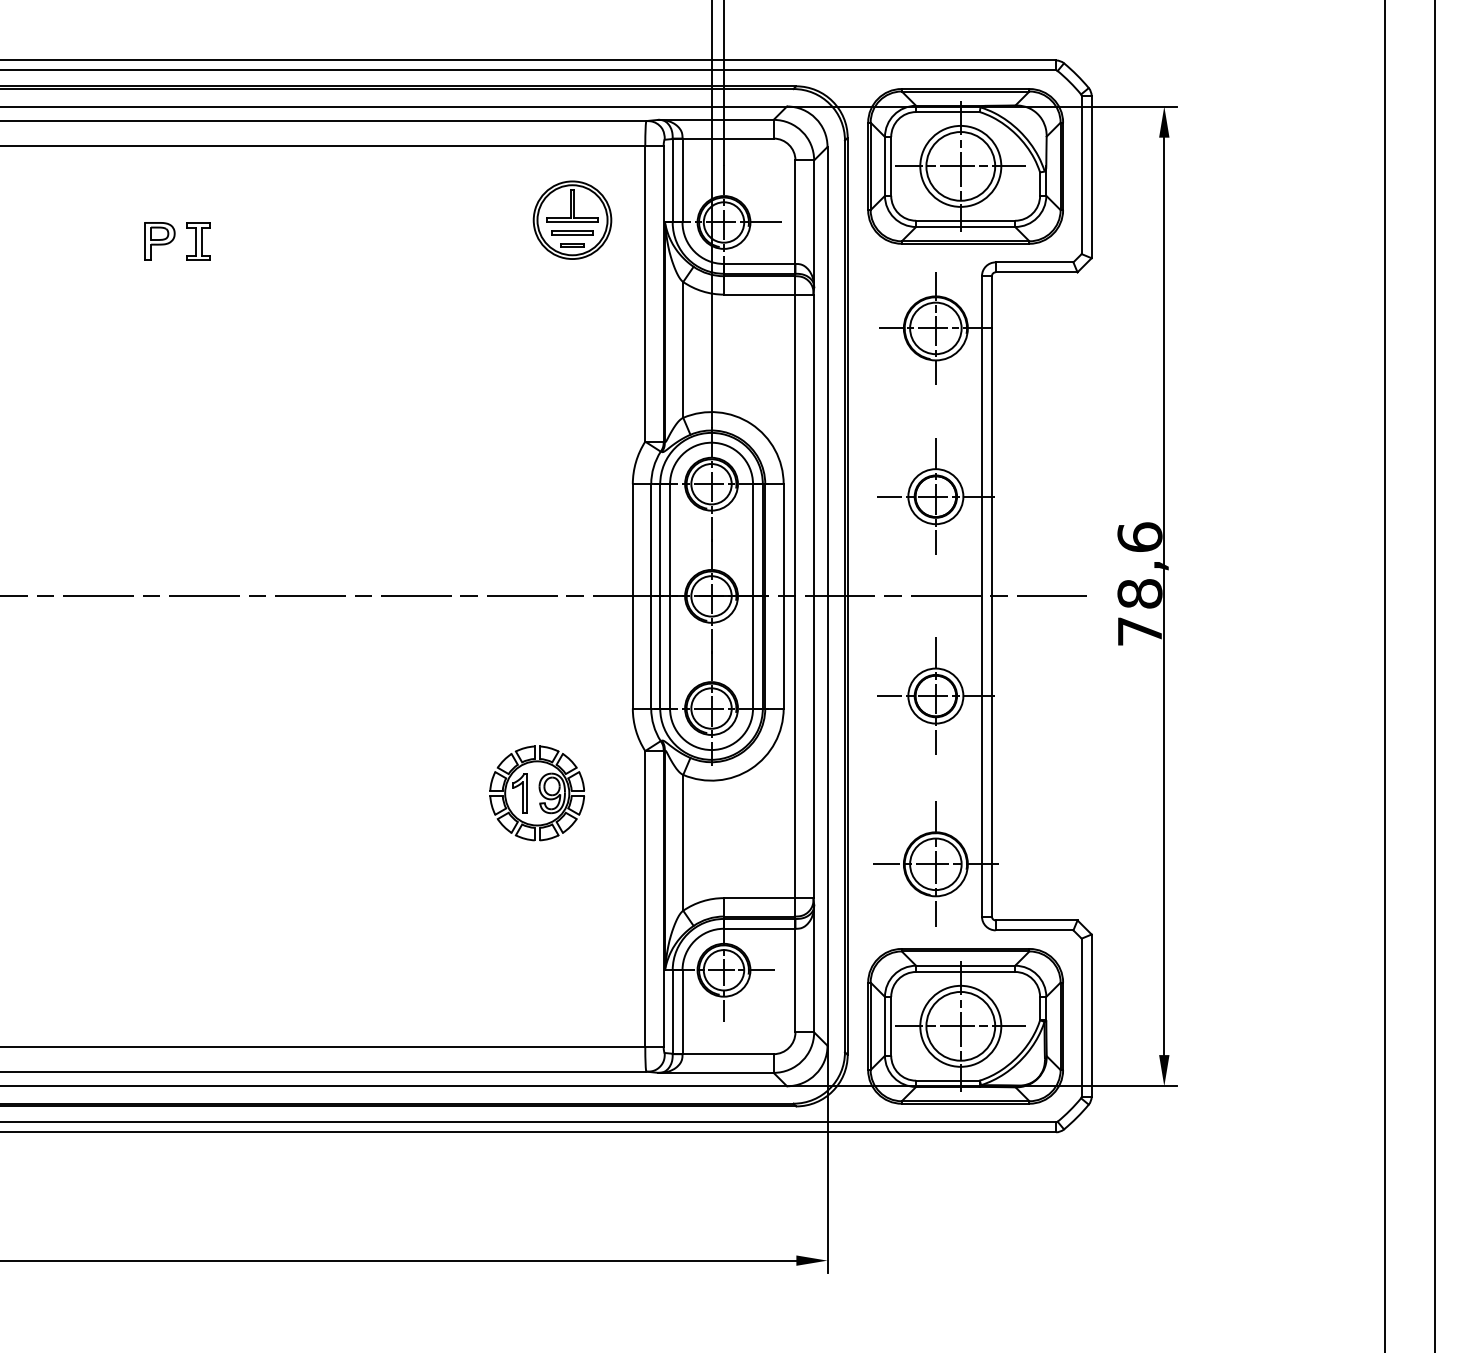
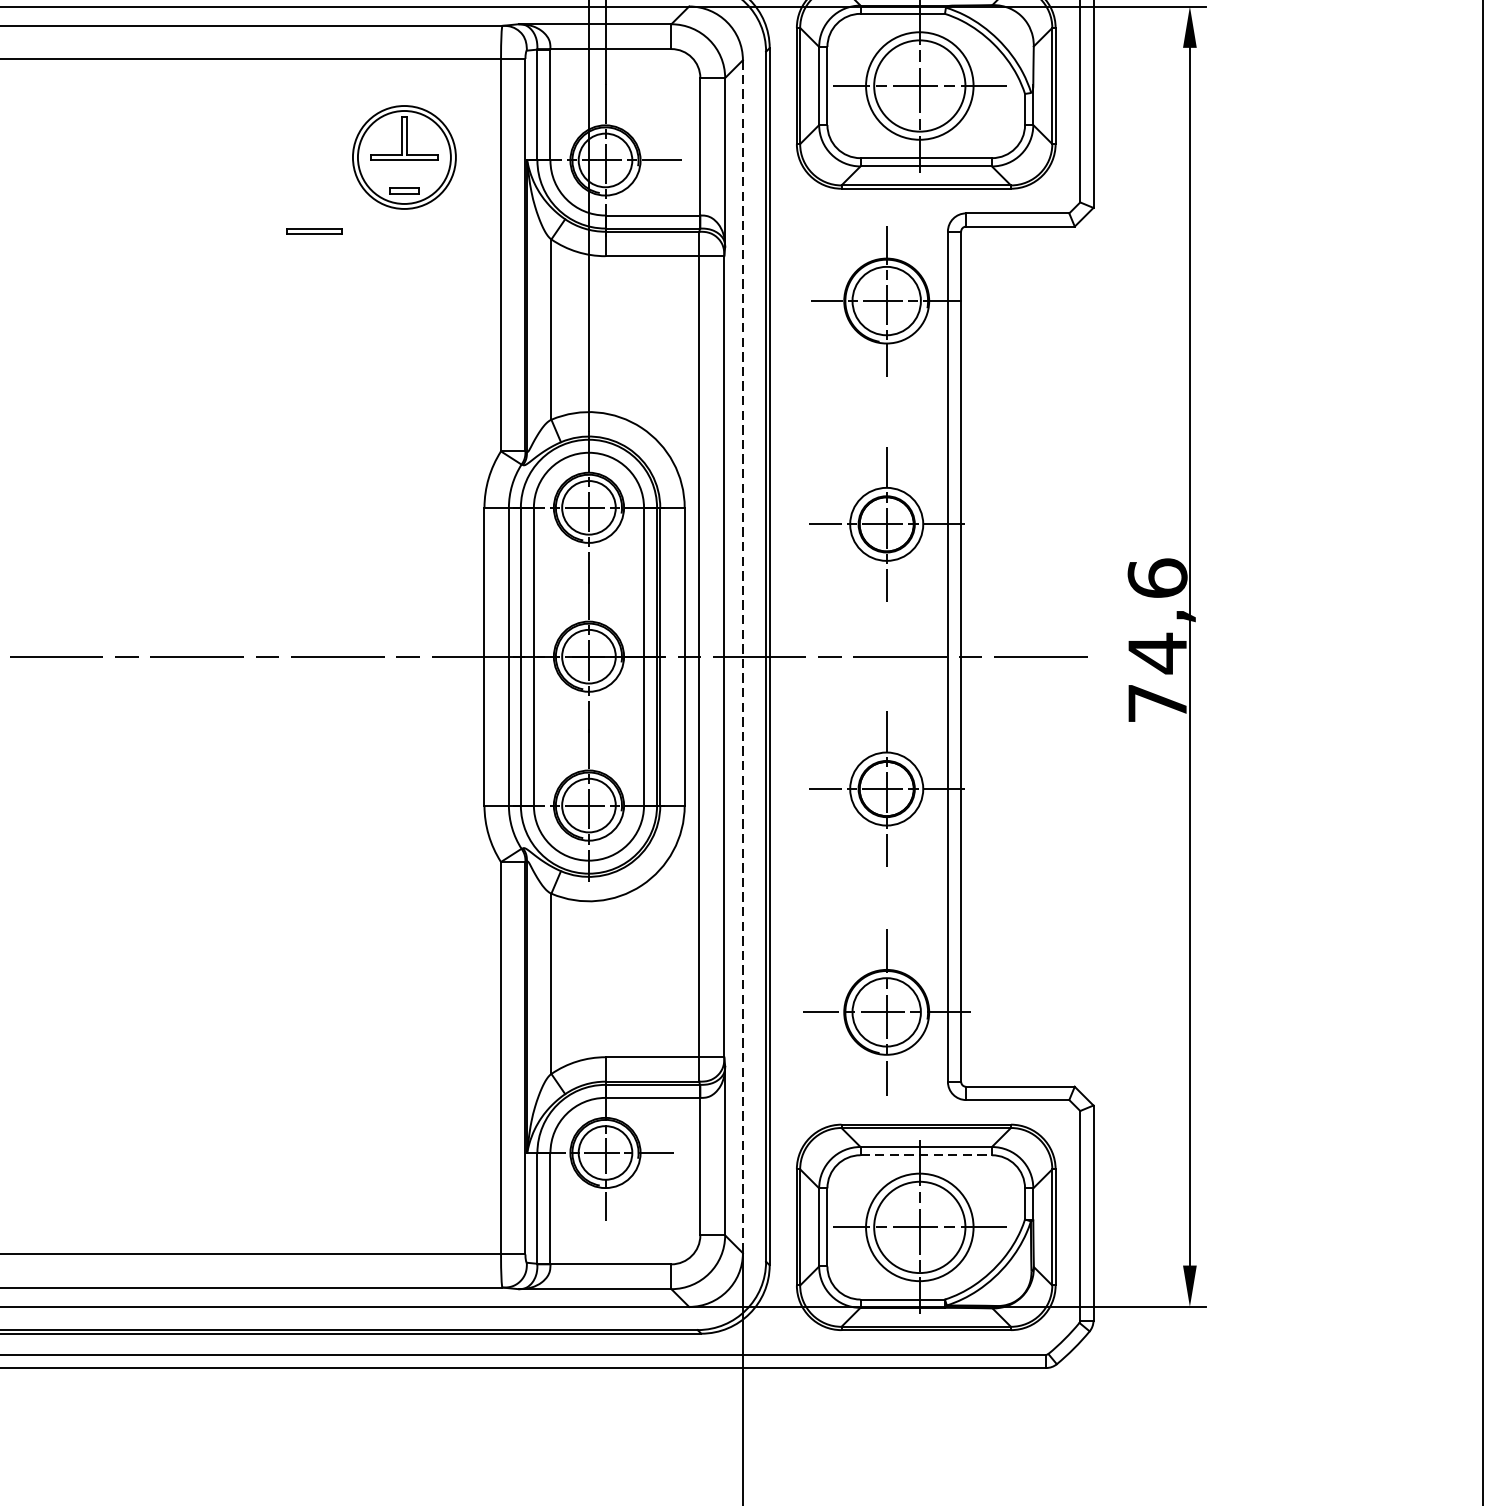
part: (572, 232) -> (314, 230), moved
text: (1139, 593) -> (1156, 652), 78,6 -> 74,6
line: (827, 596) -> (742, 656), solid -> dashed
part: (537, 793) -> (357, 918), removed
line: (965, 971) -> (926, 1154), solid -> dashed

